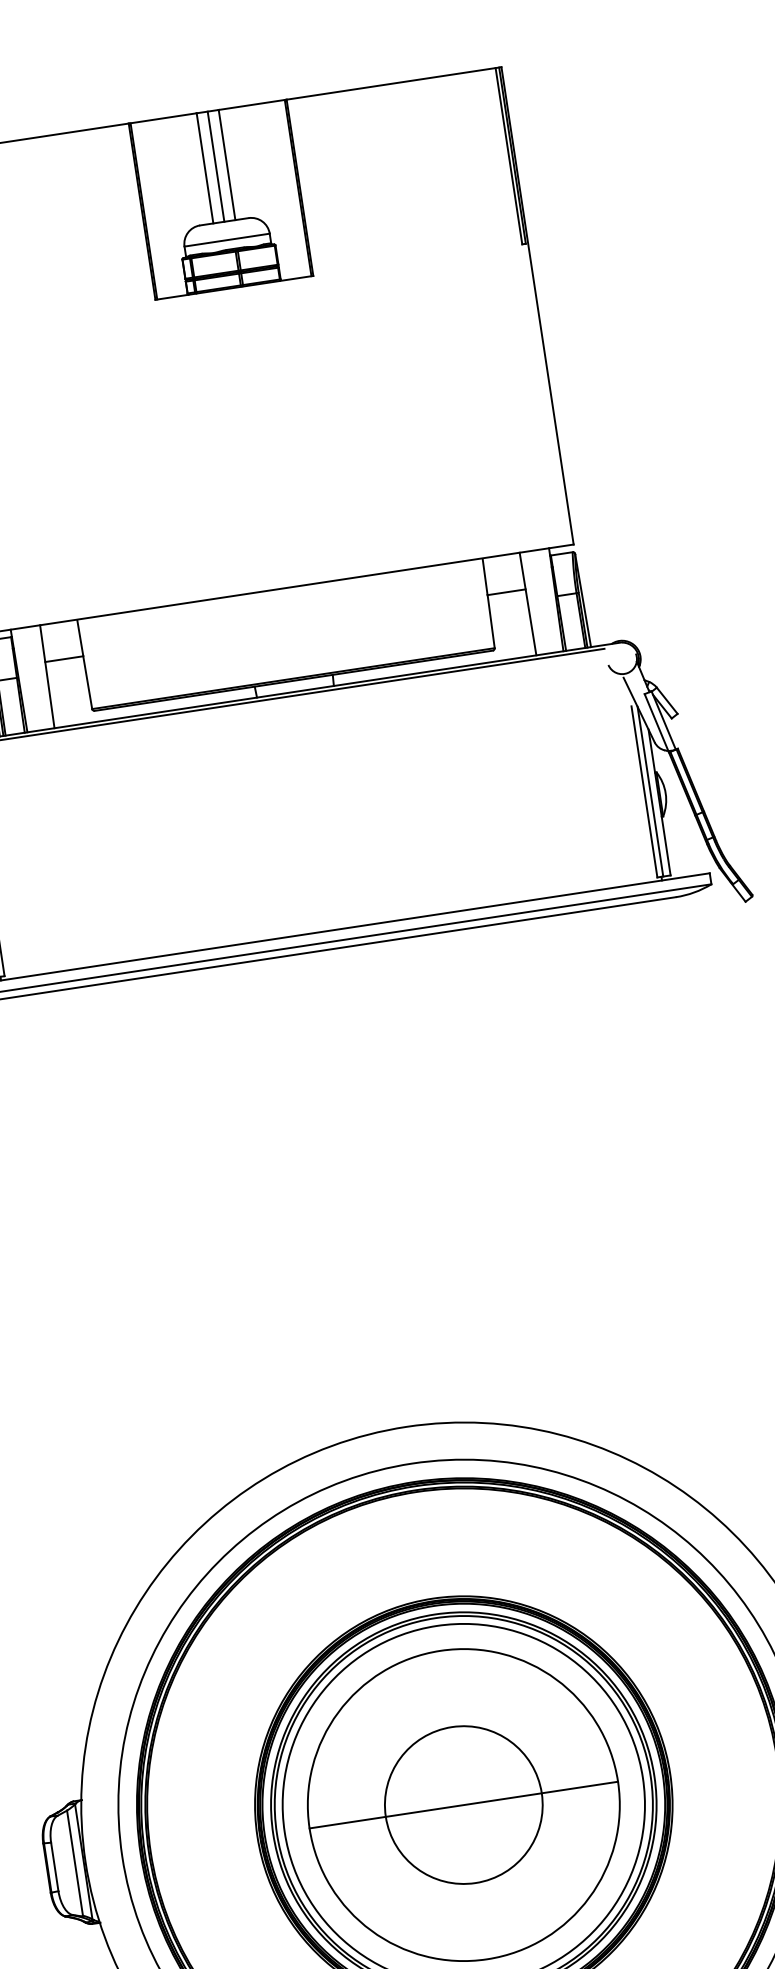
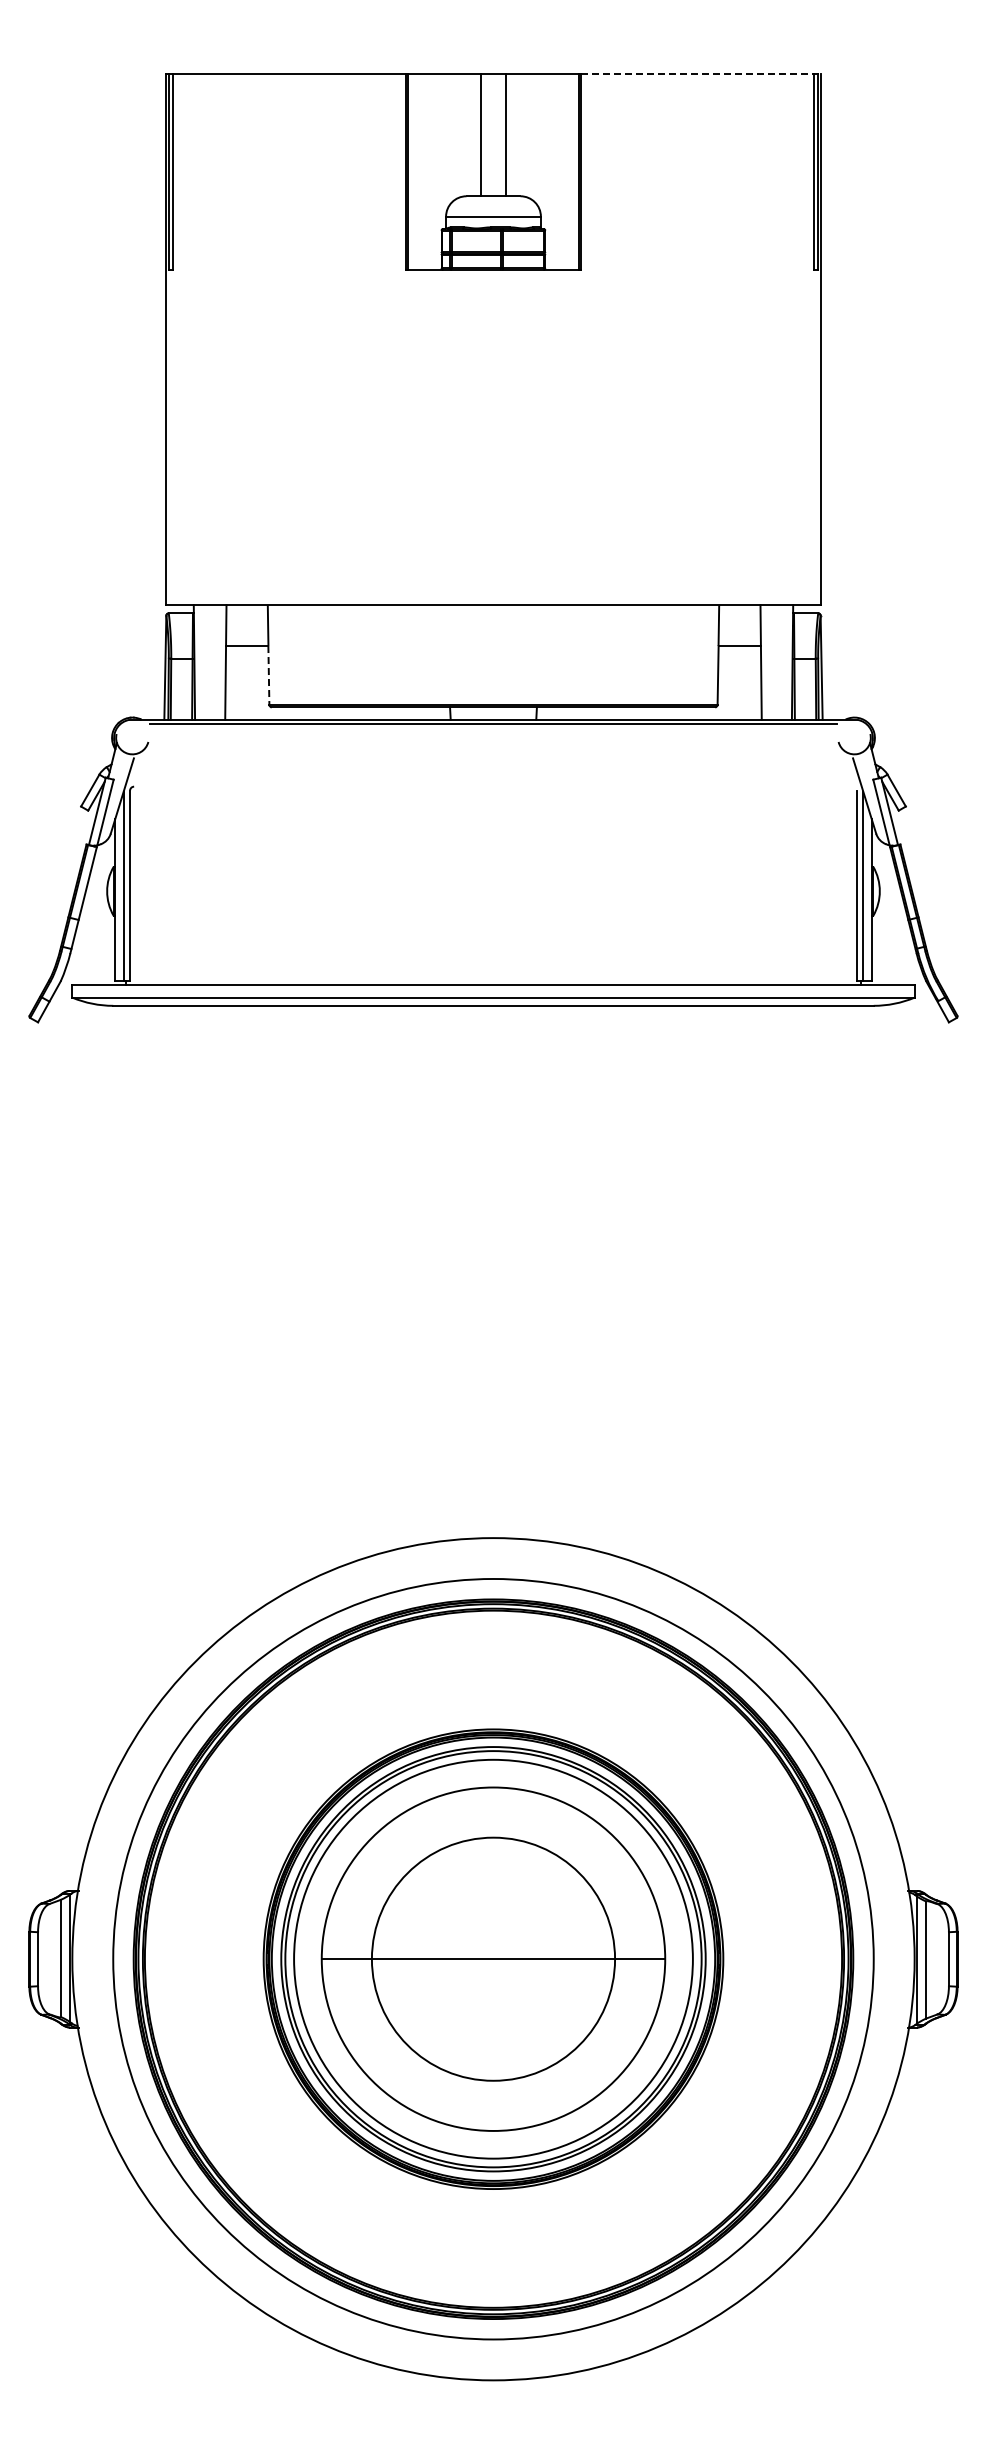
line: (394, 83) -> (701, 73), solid -> dashed
line: (215, 166) -> (493, 134), removed
line: (87, 682) -> (268, 675), solid -> dashed
circle: (463, 1805) -> (493, 1959), size x1.4

